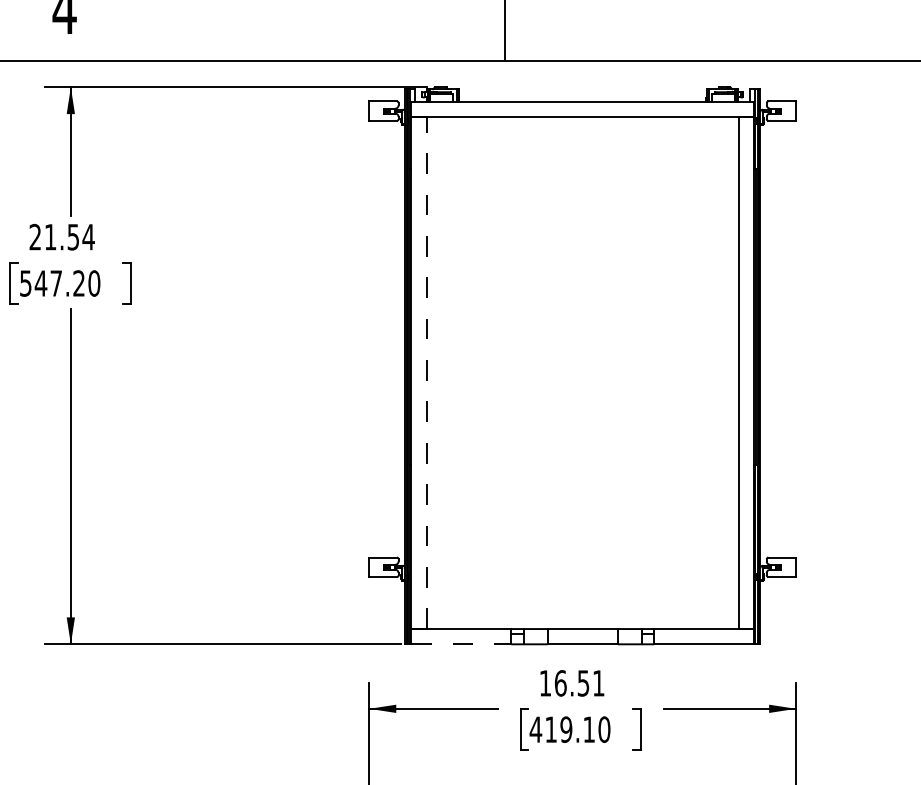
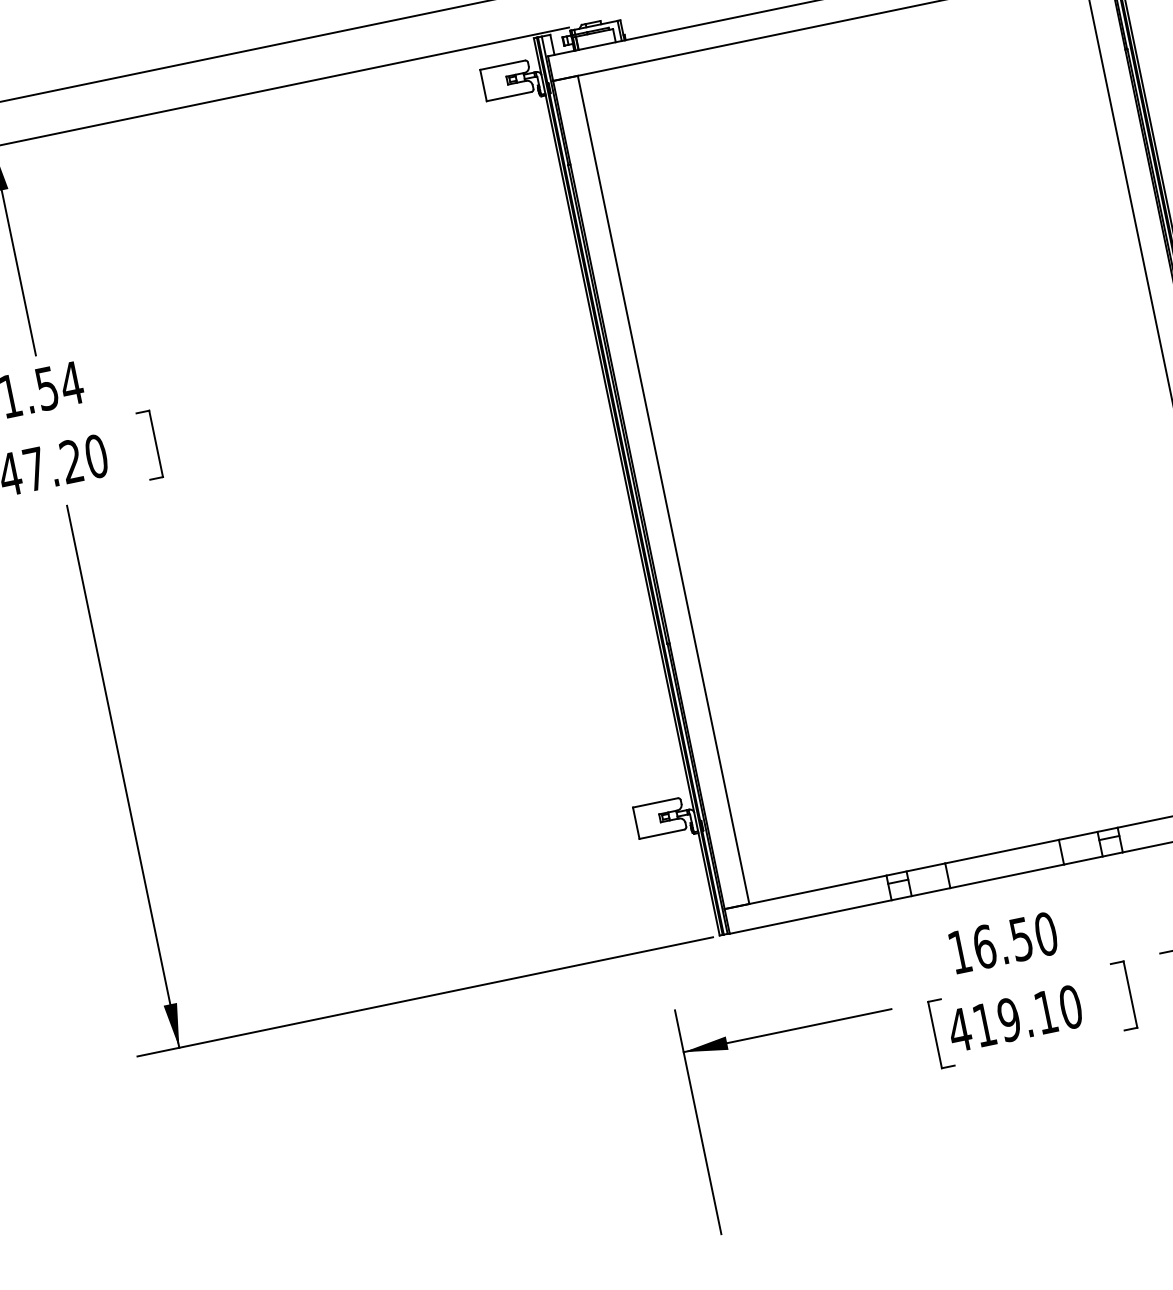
line: (426, 372) -> (663, 489), dashed -> solid
line: (461, 644) -> (811, 917), dashed -> solid
text: (598, 683) -> (1045, 934), 16.51 -> 16.50

